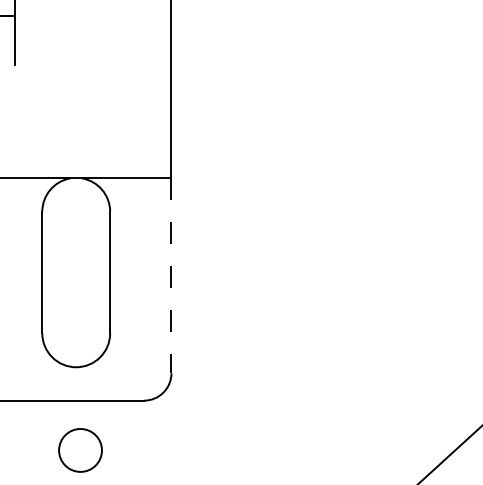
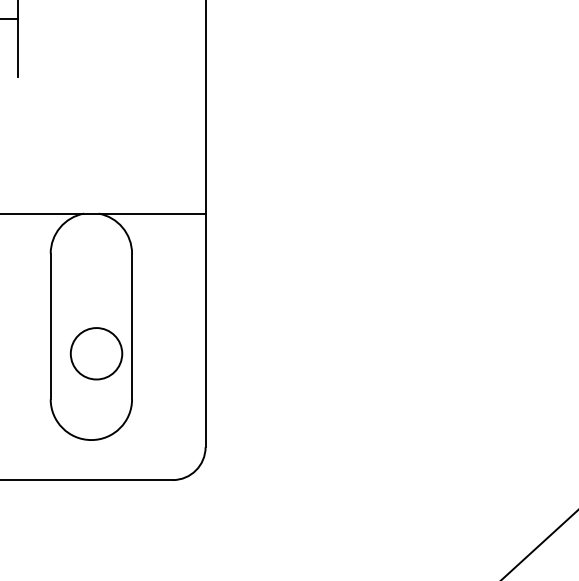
line: (171, 275) -> (205, 330), dashed -> solid
circle: (80, 450) -> (96, 353), moved

